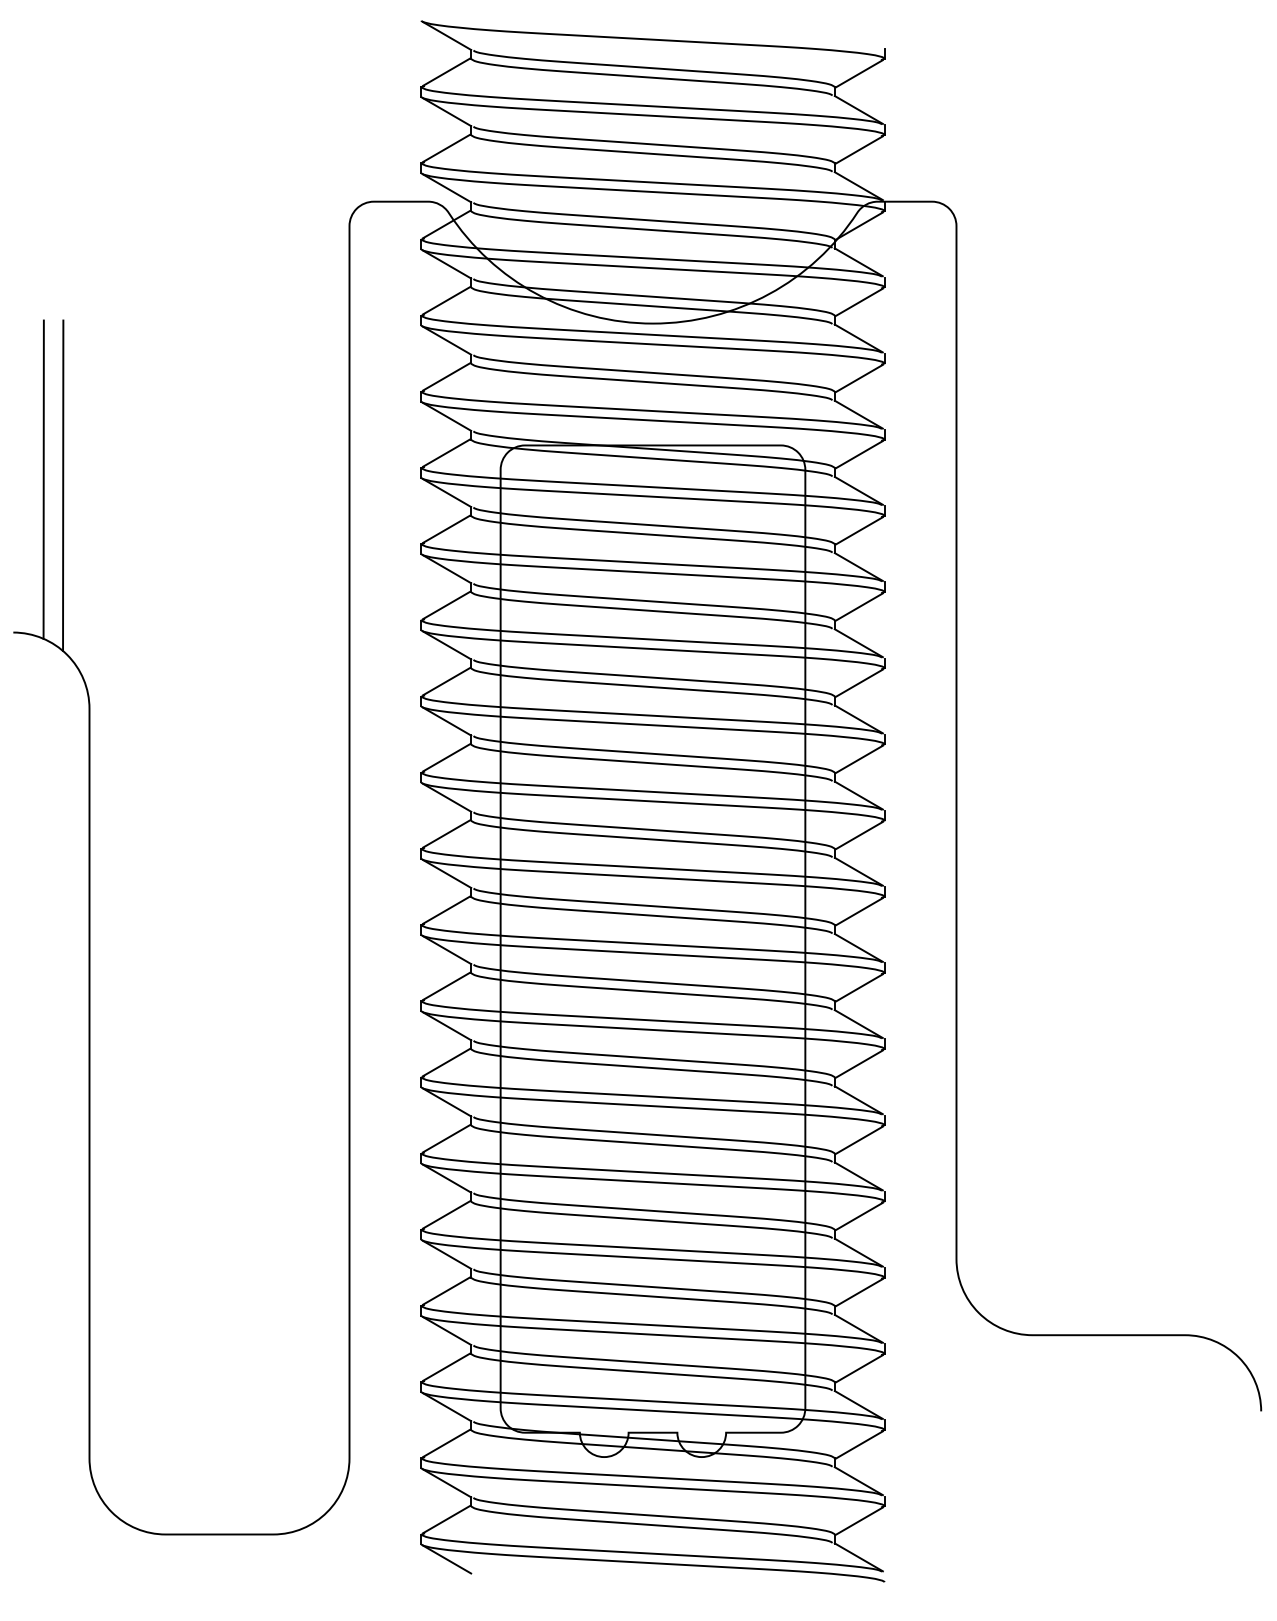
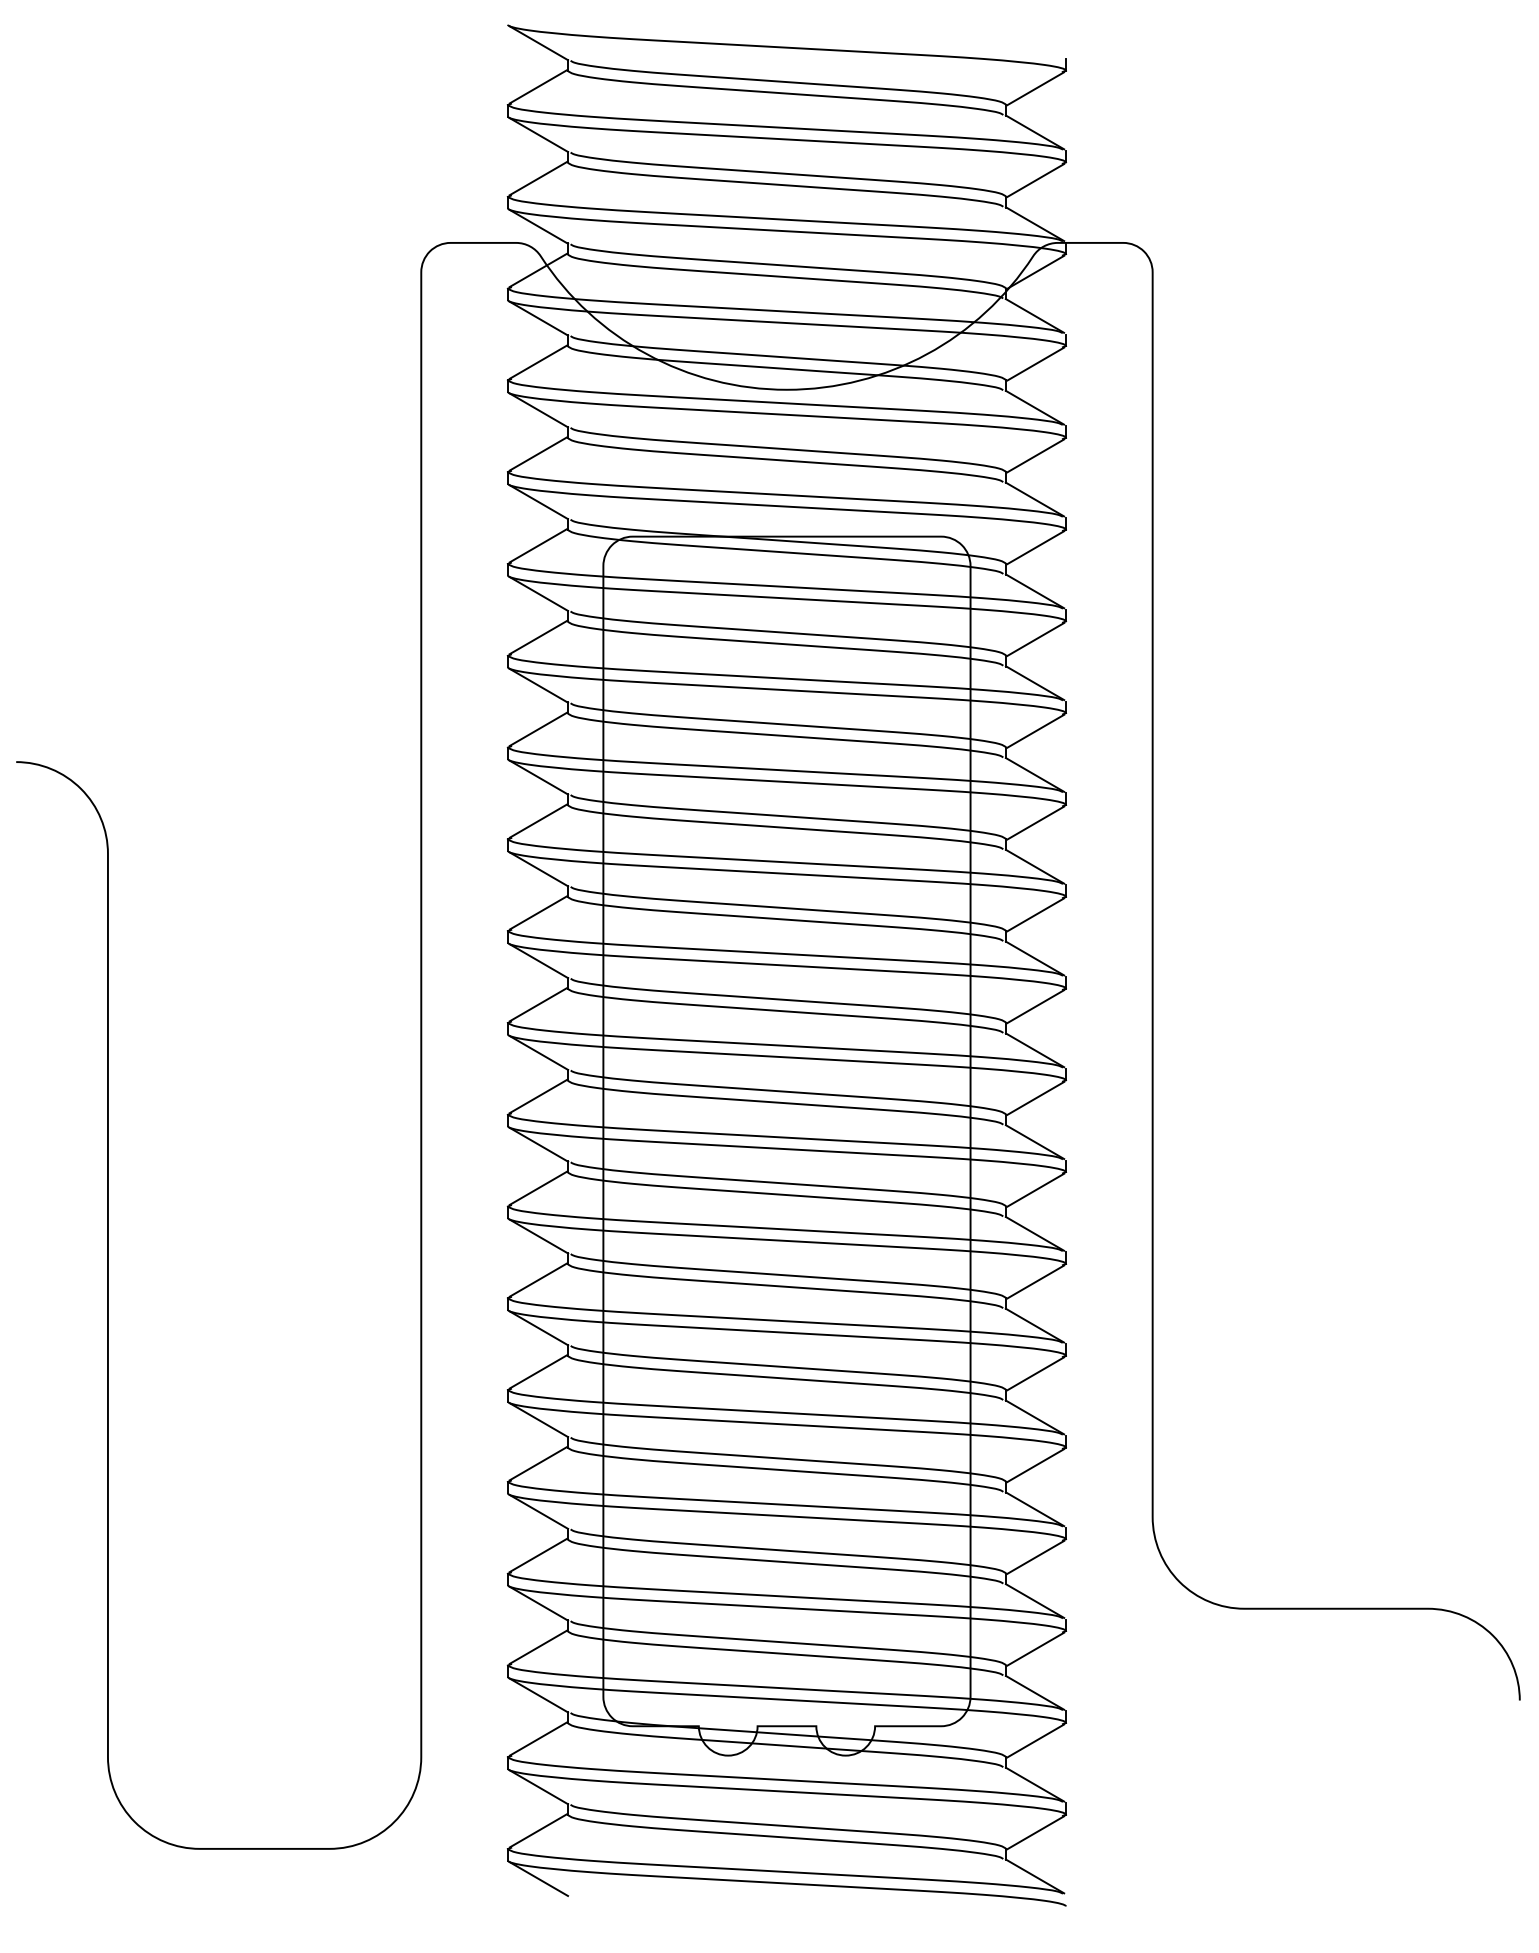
line: (43, 479) -> (52, 577), removed
line: (63, 486) -> (76, 585), removed

